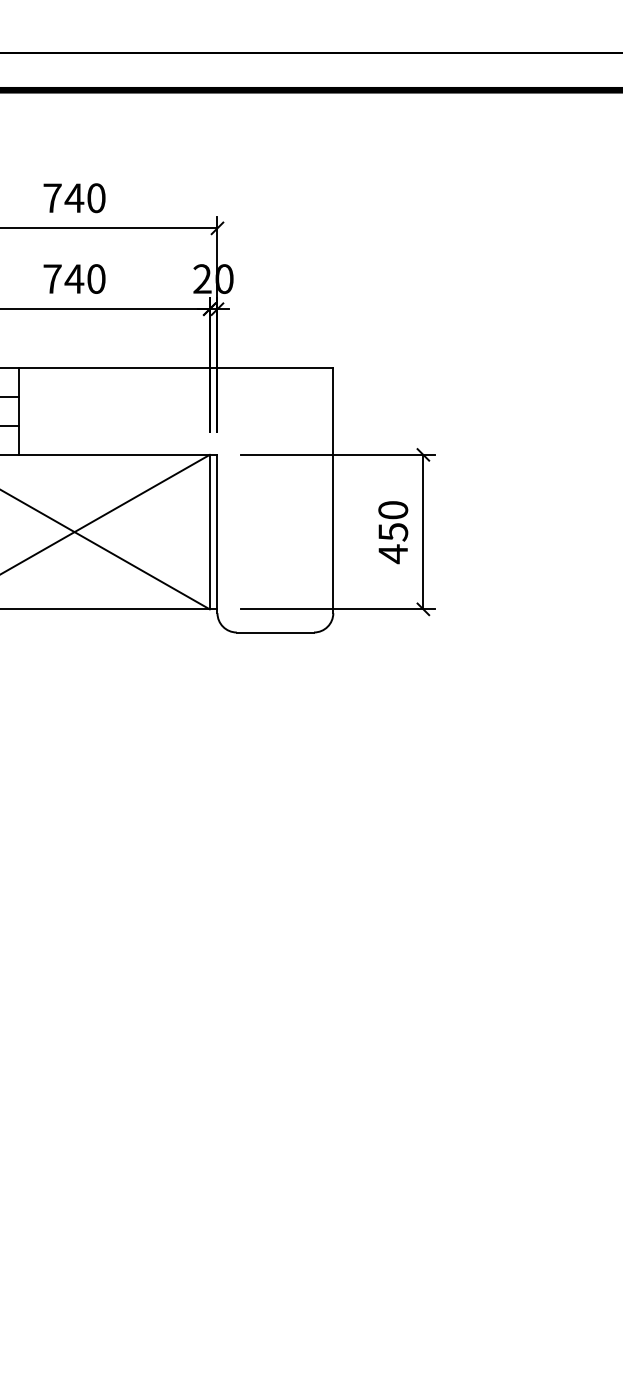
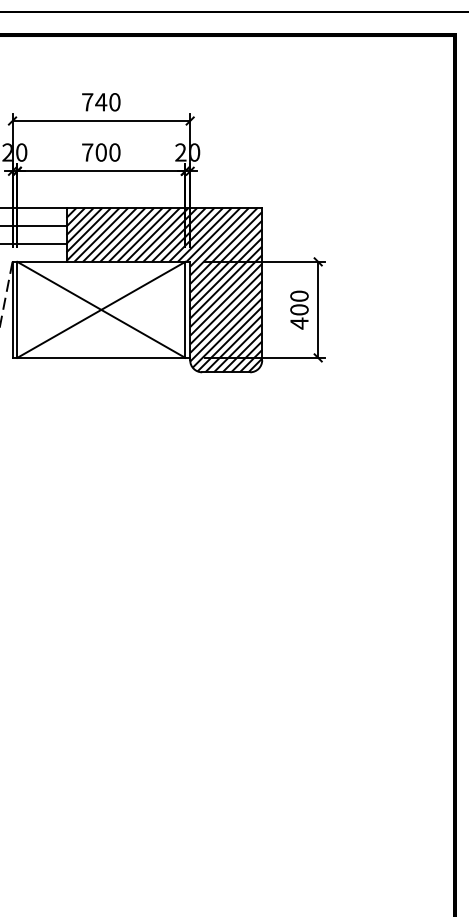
text: (74, 278) -> (101, 152), 740 -> 700
hatch: (176, 499) -> (164, 289), added
text: (393, 531) -> (299, 309), 450 -> 400

